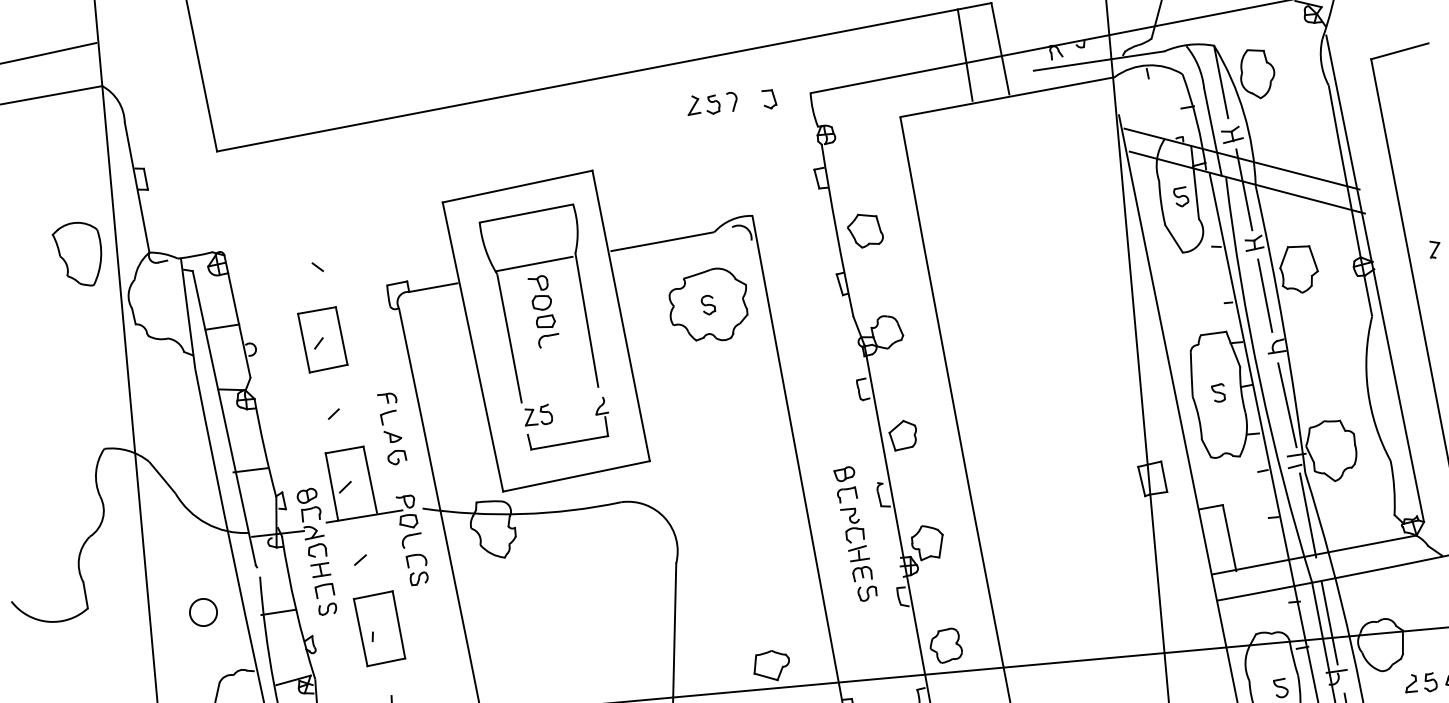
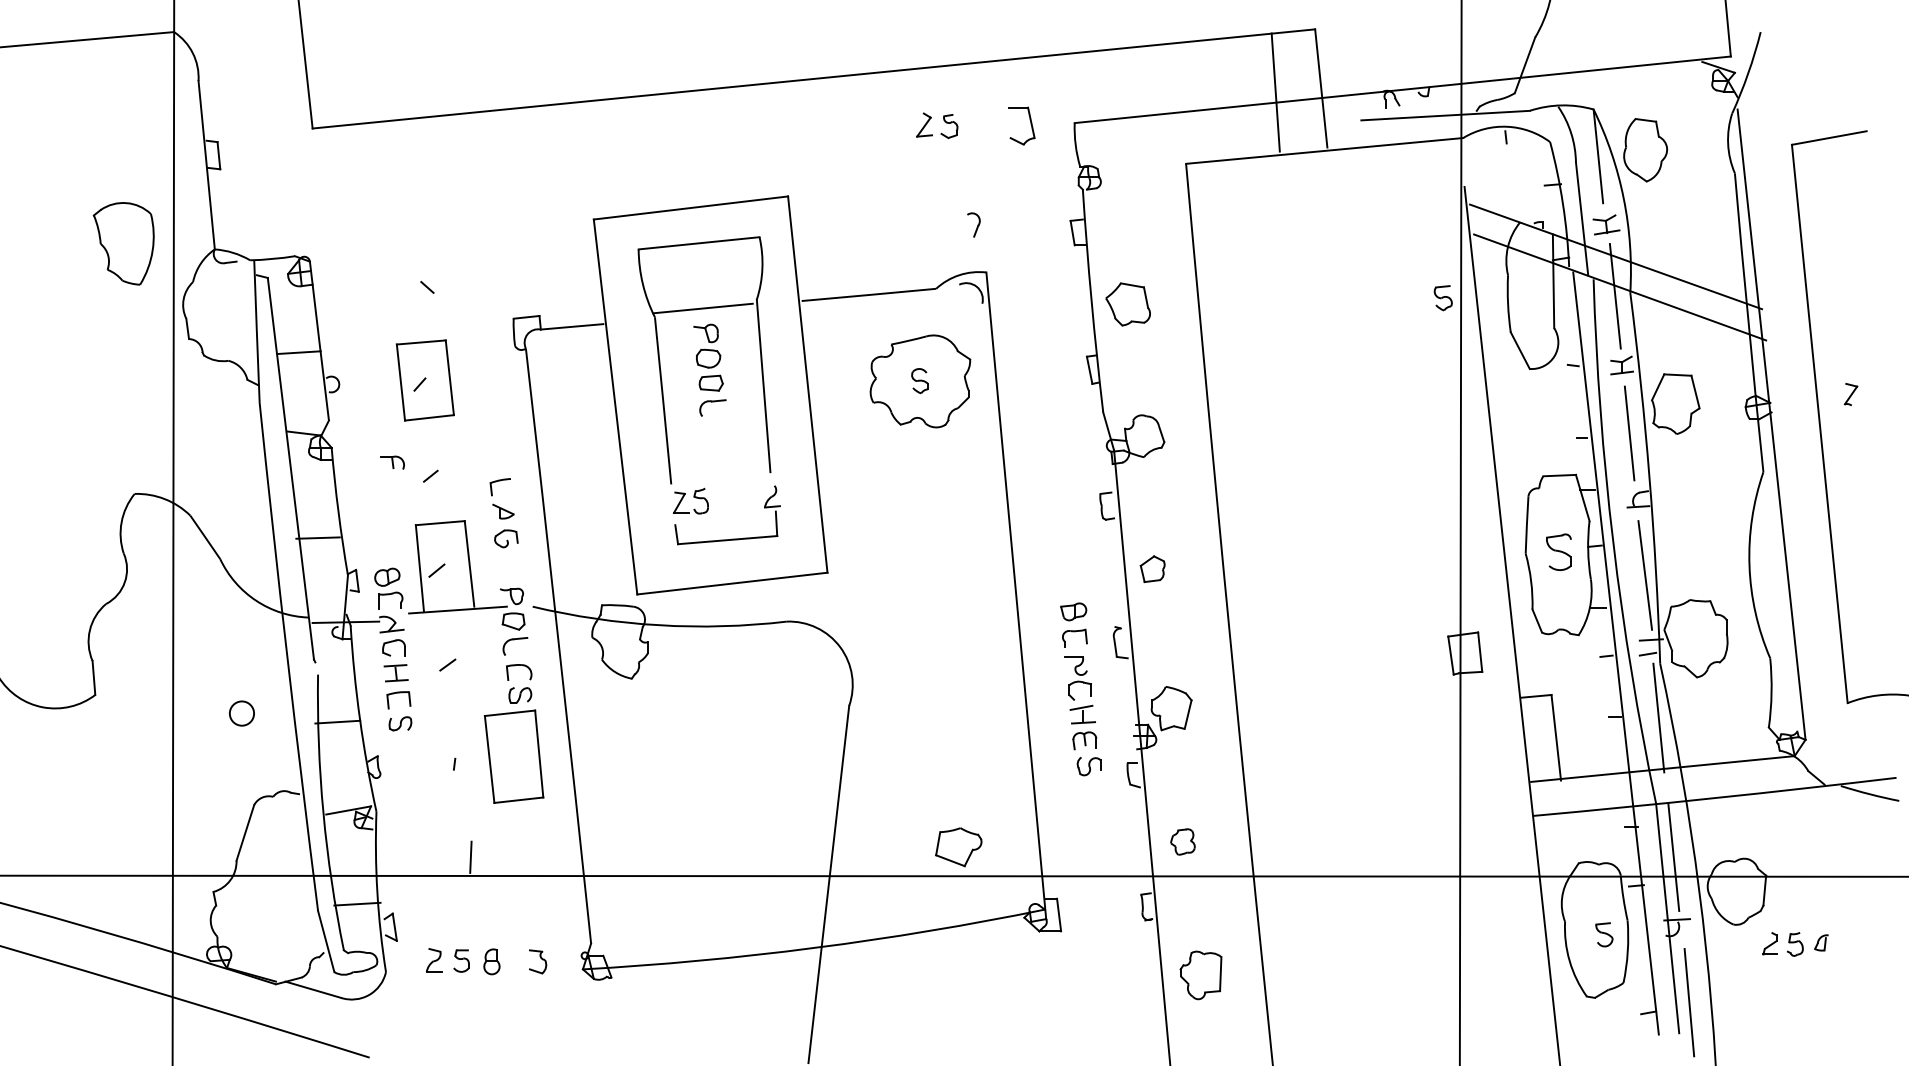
part: (769, 99) -> (1021, 126), size x1.6
part: (731, 101) -> (973, 224), moved
part: (1180, 197) -> (1442, 298), moved
part: (1218, 392) -> (1558, 551), size x1.6
part: (387, 398) -> (392, 462), moved
part: (902, 434) -> (1152, 568), size x0.7
circle: (203, 612) -> (241, 713), size x0.7
part: (379, 628) -> (513, 756), moved
part: (945, 645) -> (1182, 841), size x0.6

